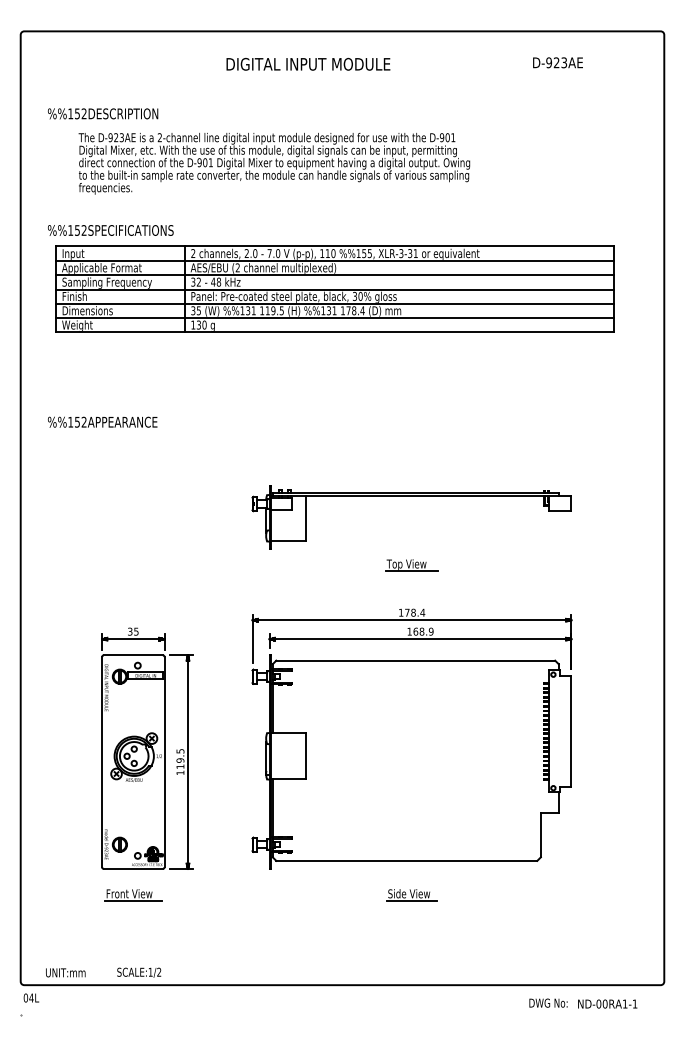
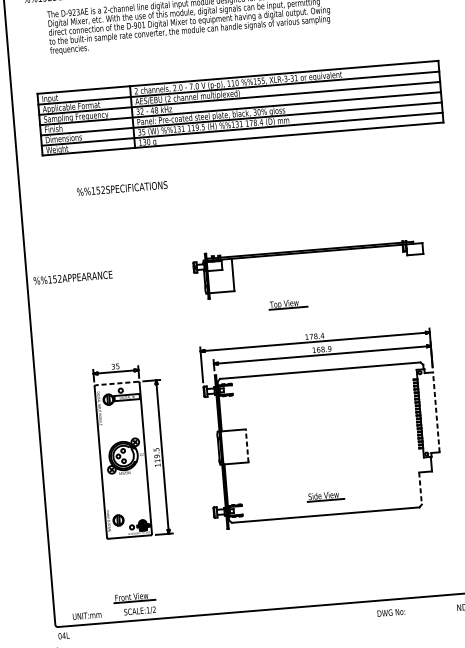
text: (110, 230) -> (122, 188), moved
text: (102, 421) -> (72, 277), moved
part: (411, 565) -> (287, 304), moved
line: (132, 655) -> (116, 383), solid -> dashed
line: (571, 731) -> (436, 412), solid -> dashed
line: (306, 756) -> (247, 446), solid -> dashed
line: (540, 835) -> (420, 488), solid -> dashed
part: (133, 895) -> (134, 597), moved
part: (411, 895) -> (325, 496), moved
text: (548, 1002) -> (391, 612), moved

